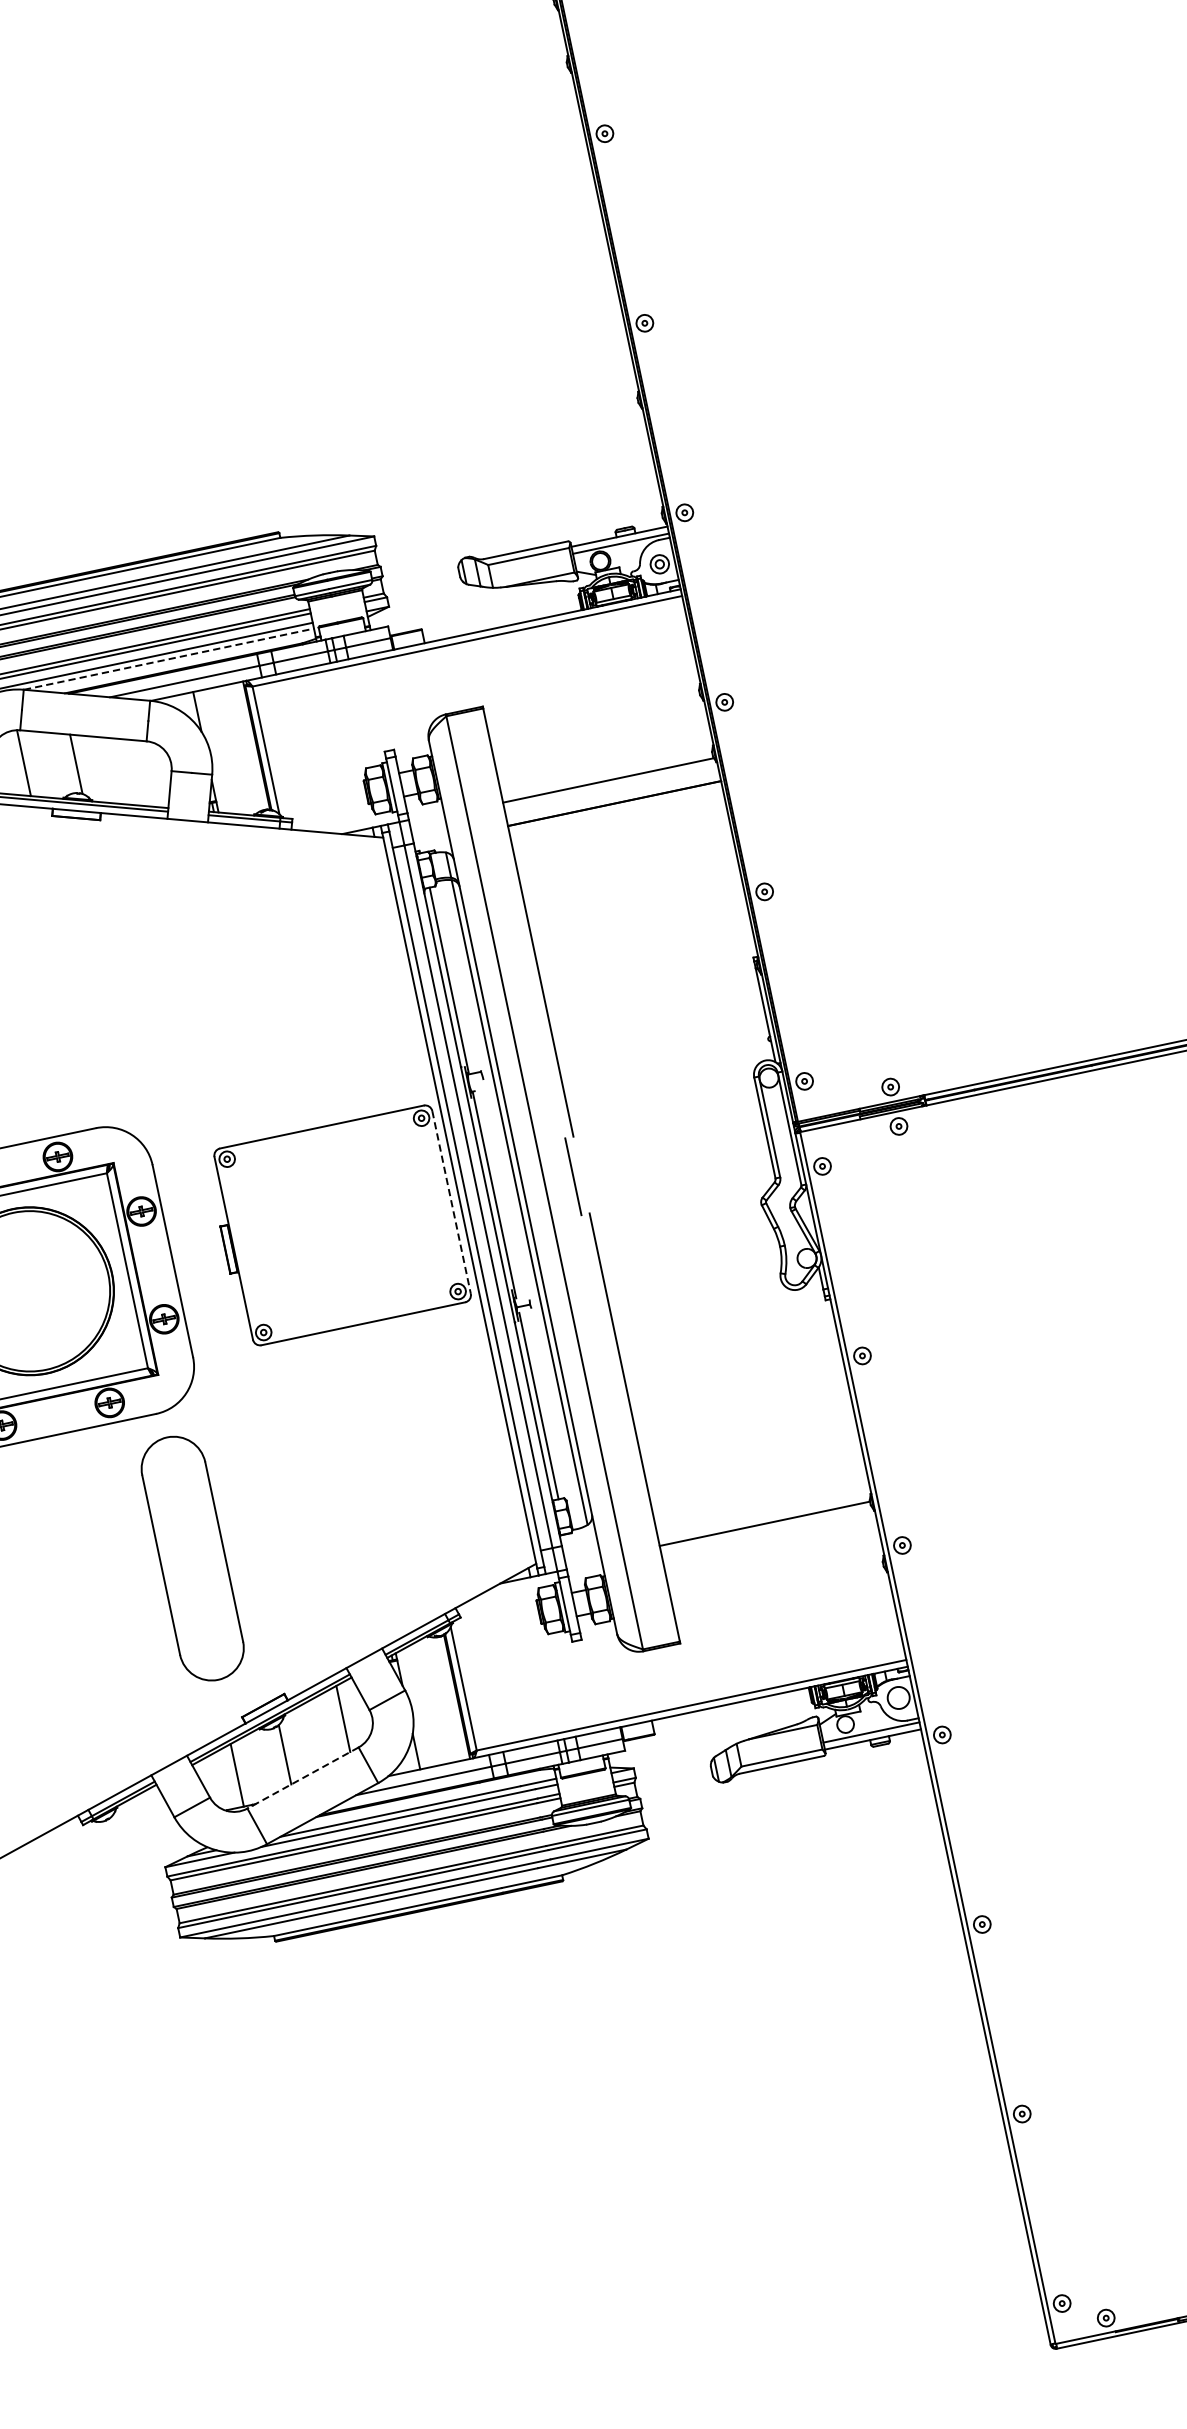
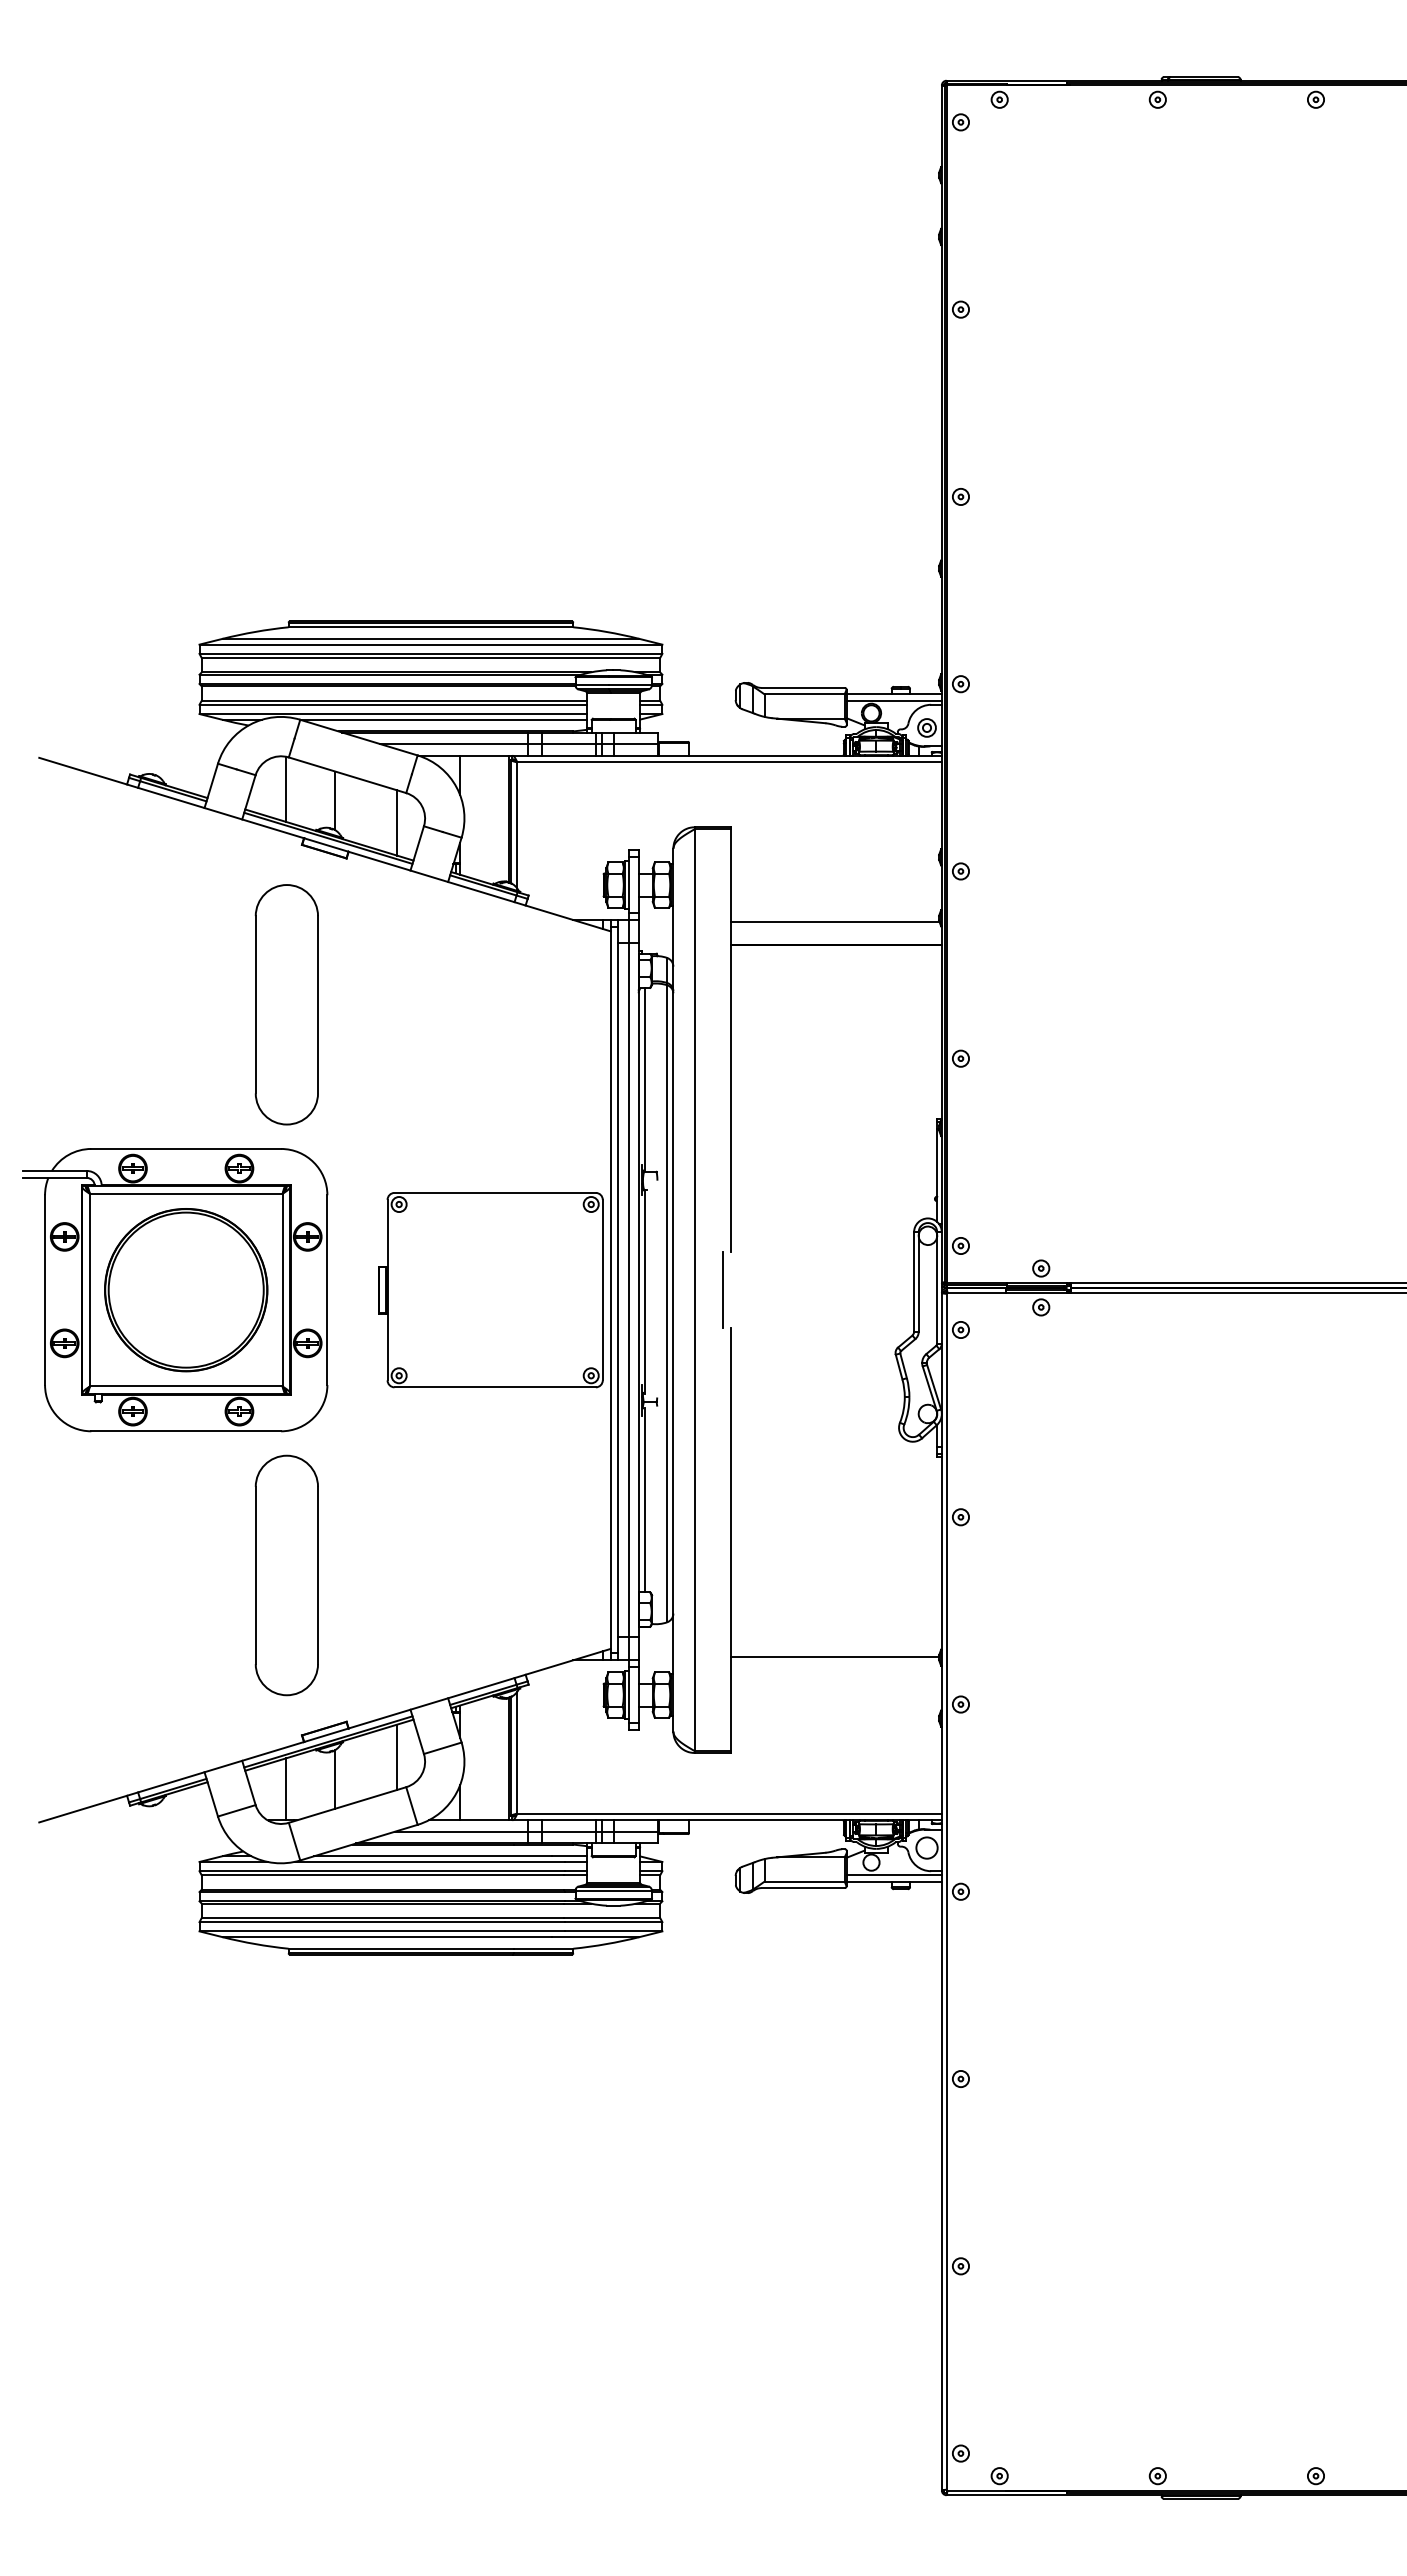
line: (169, 658) -> (444, 719), dashed -> solid
line: (144, 772) -> (397, 822), added
part: (70, 980) -> (286, 1004), added
line: (451, 1202) -> (602, 1290), dashed -> solid
line: (303, 1778) -> (347, 1805), dashed -> solid

